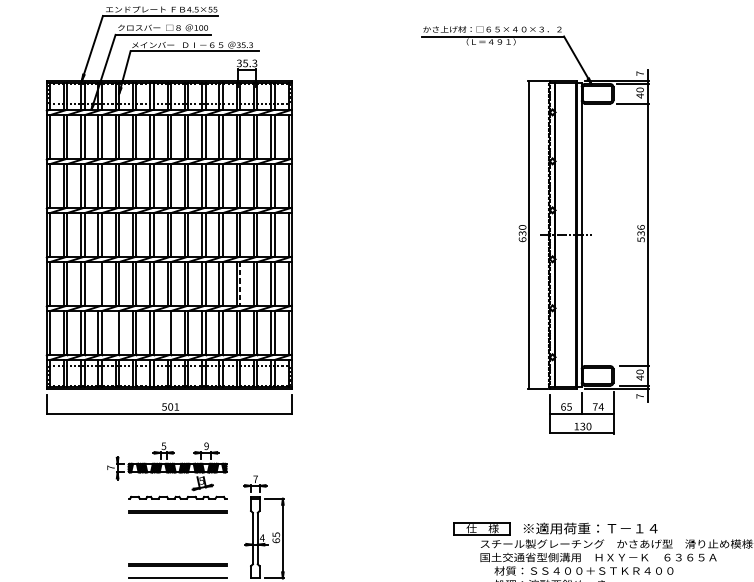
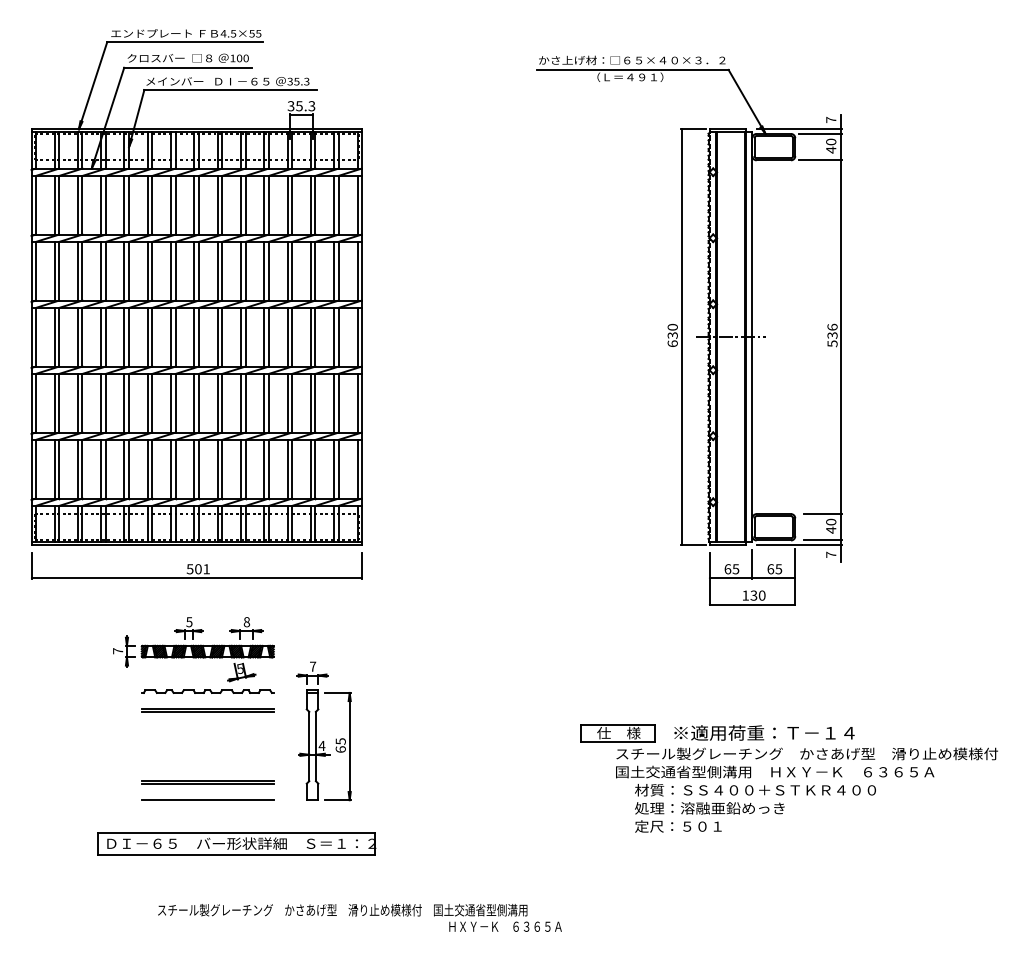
line: (98, 283) -> (101, 402), added
line: (240, 284) -> (292, 403), dashed -> solid
line: (115, 332) -> (124, 468), added
line: (167, 332) -> (194, 468), added
text: (598, 407) -> (774, 569), 74 -> 65
text: (206, 446) -> (246, 622), 9 -> 8

